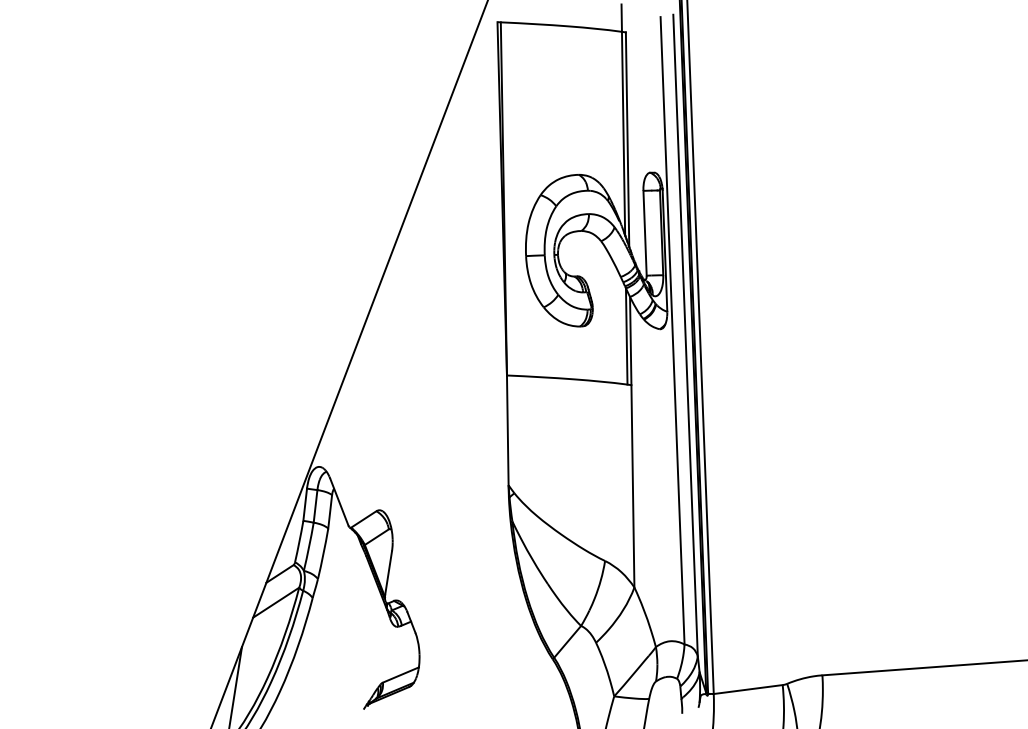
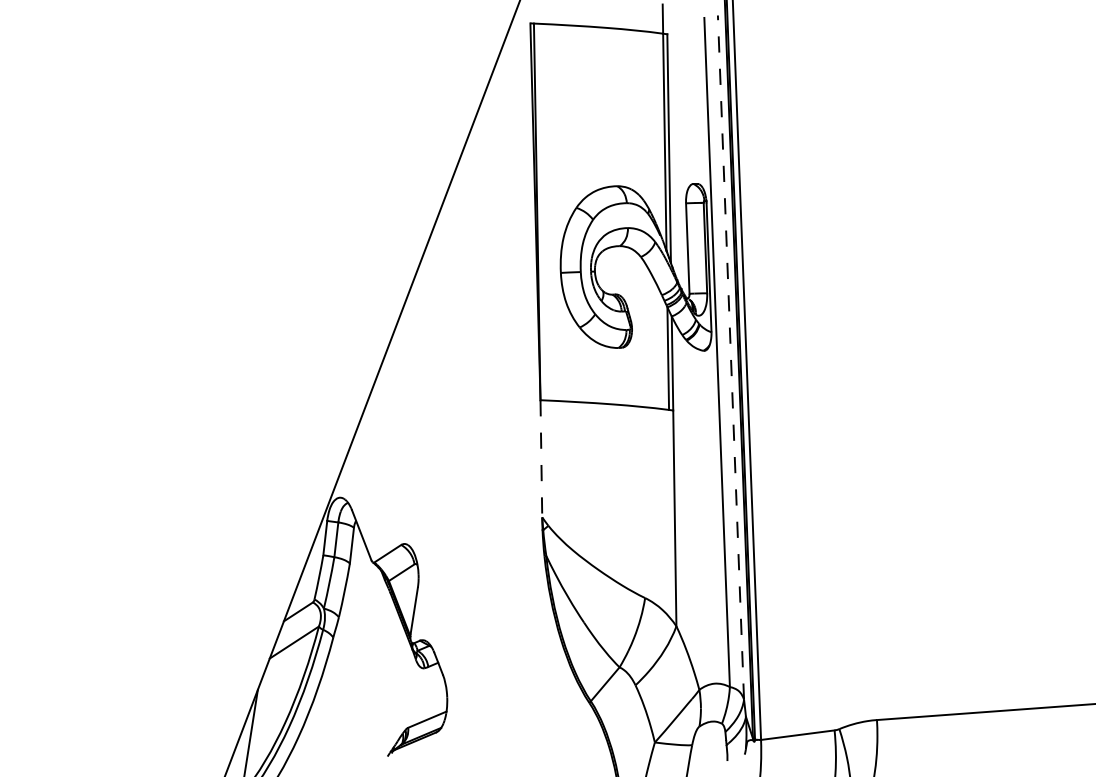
line: (685, 335) -> (730, 357), solid -> dashed
line: (507, 430) -> (541, 458), solid -> dashed

